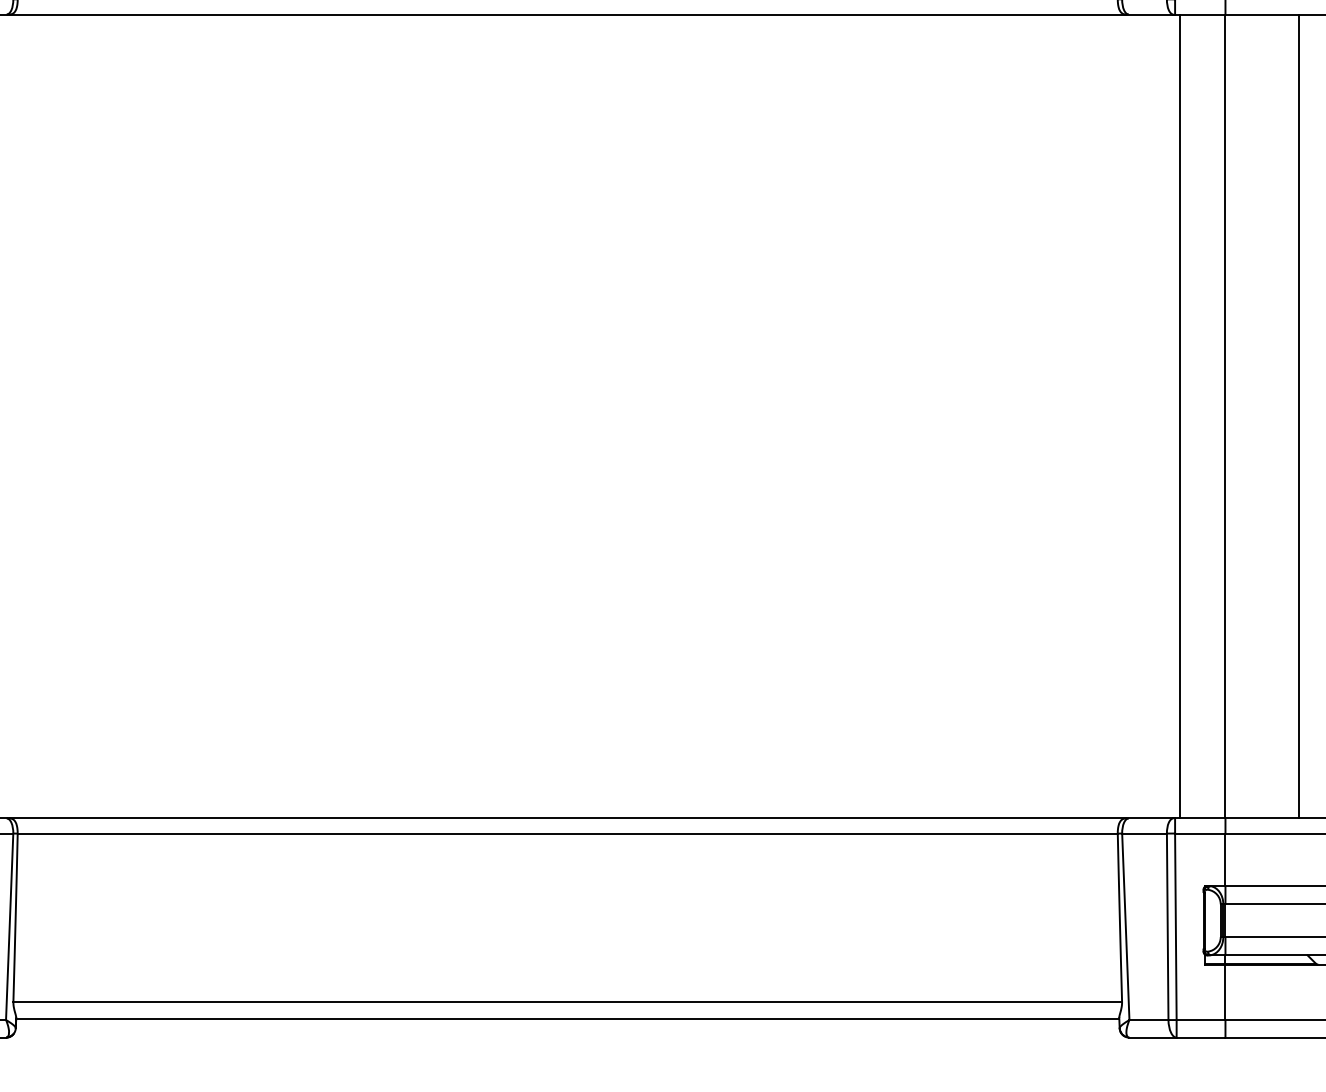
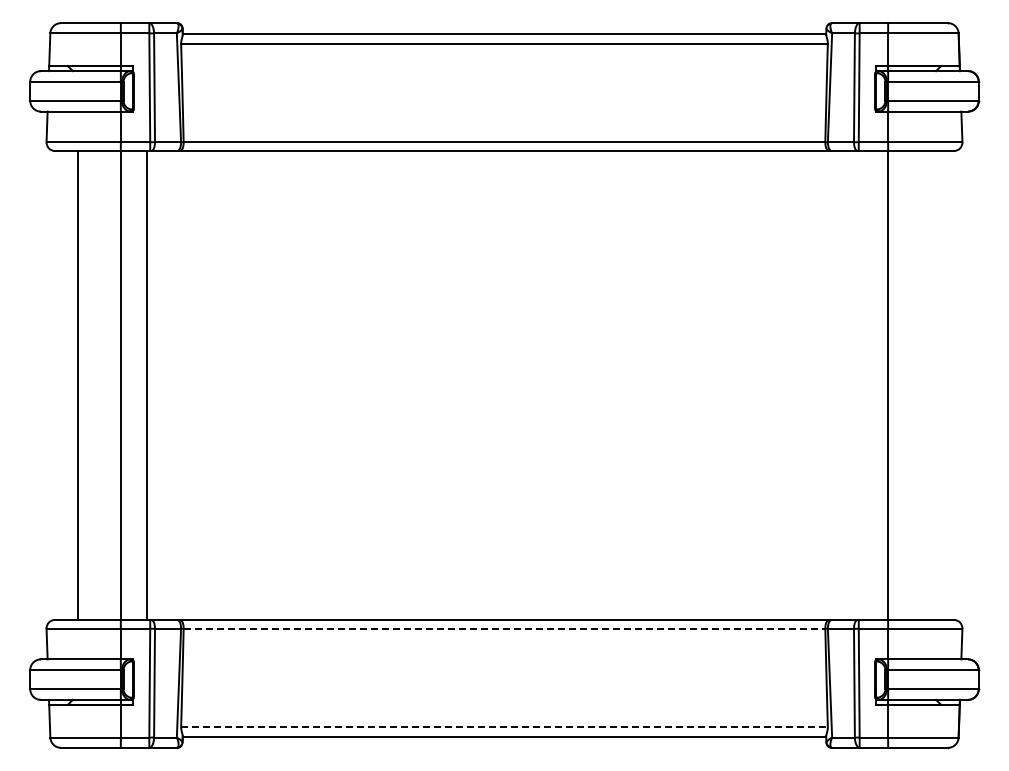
line: (1179, 416) -> (861, 385), removed
line: (1298, 416) -> (930, 385), removed
line: (567, 833) -> (504, 628), solid -> dashed
line: (567, 1001) -> (504, 726), solid -> dashed

